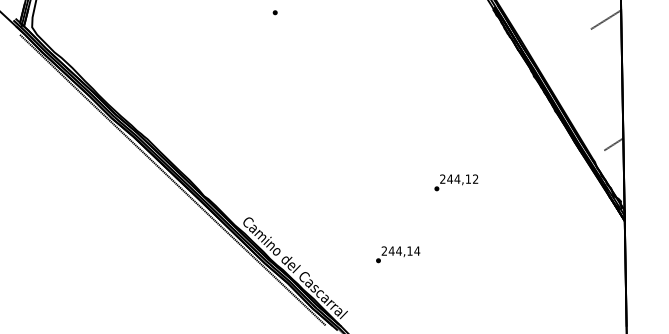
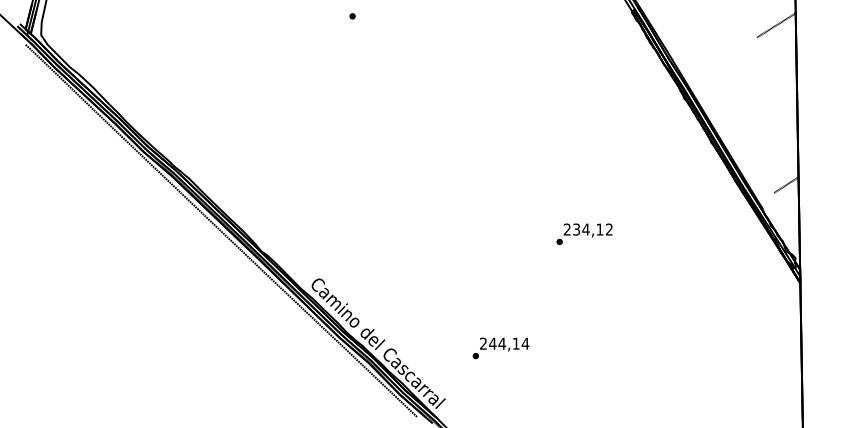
text: (450, 179) -> (576, 229), 244,12 -> 234,12
text: (397, 254) -> (500, 348), moved

